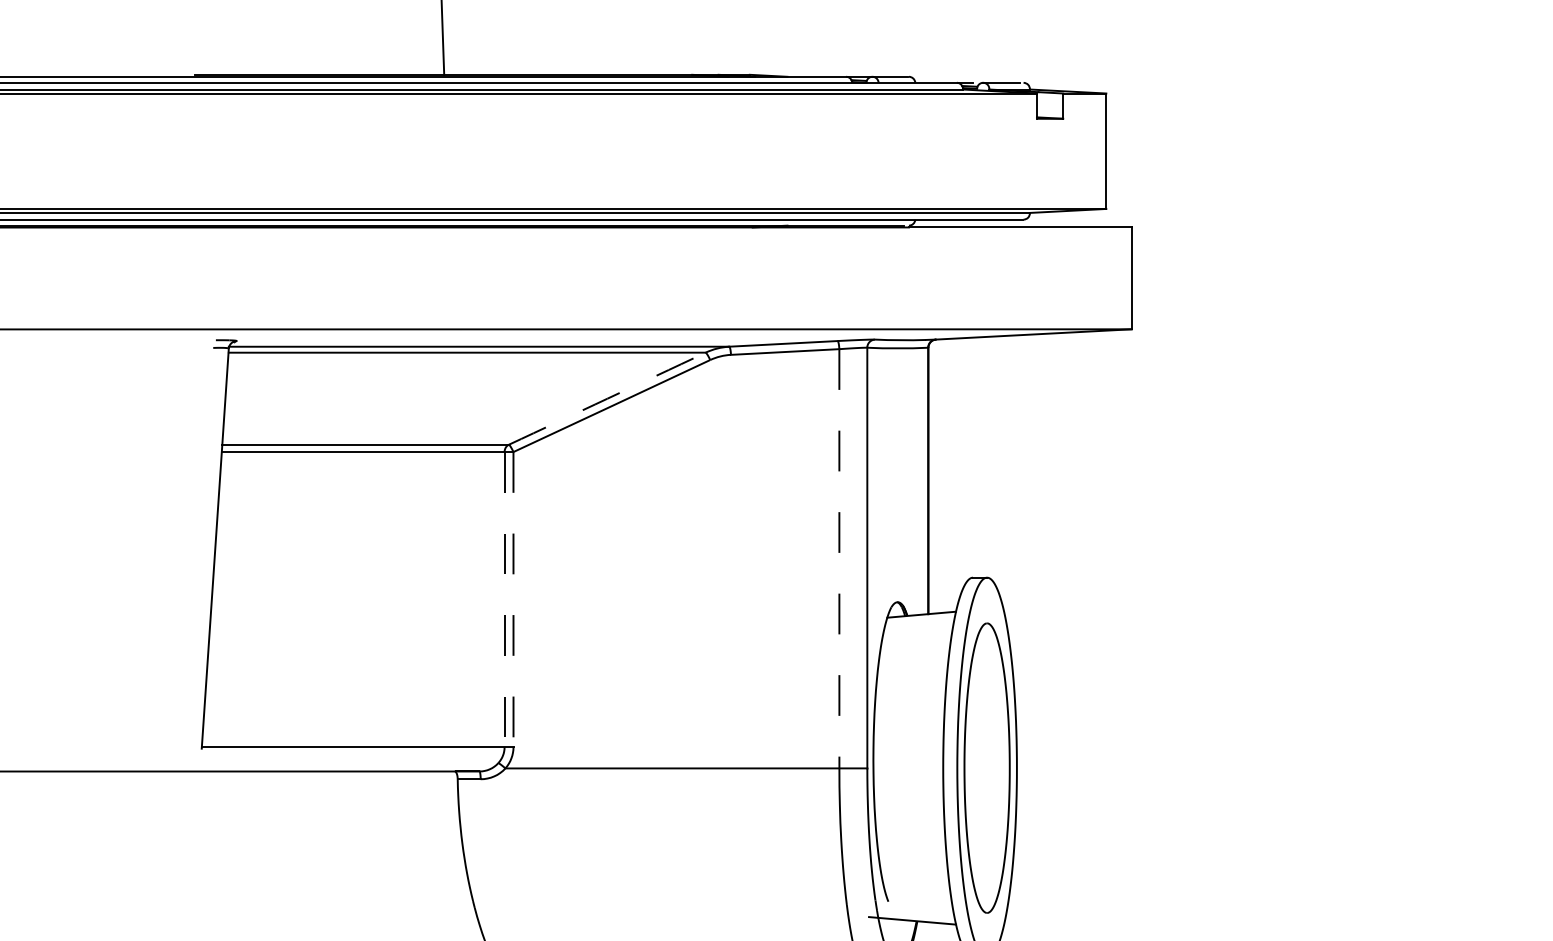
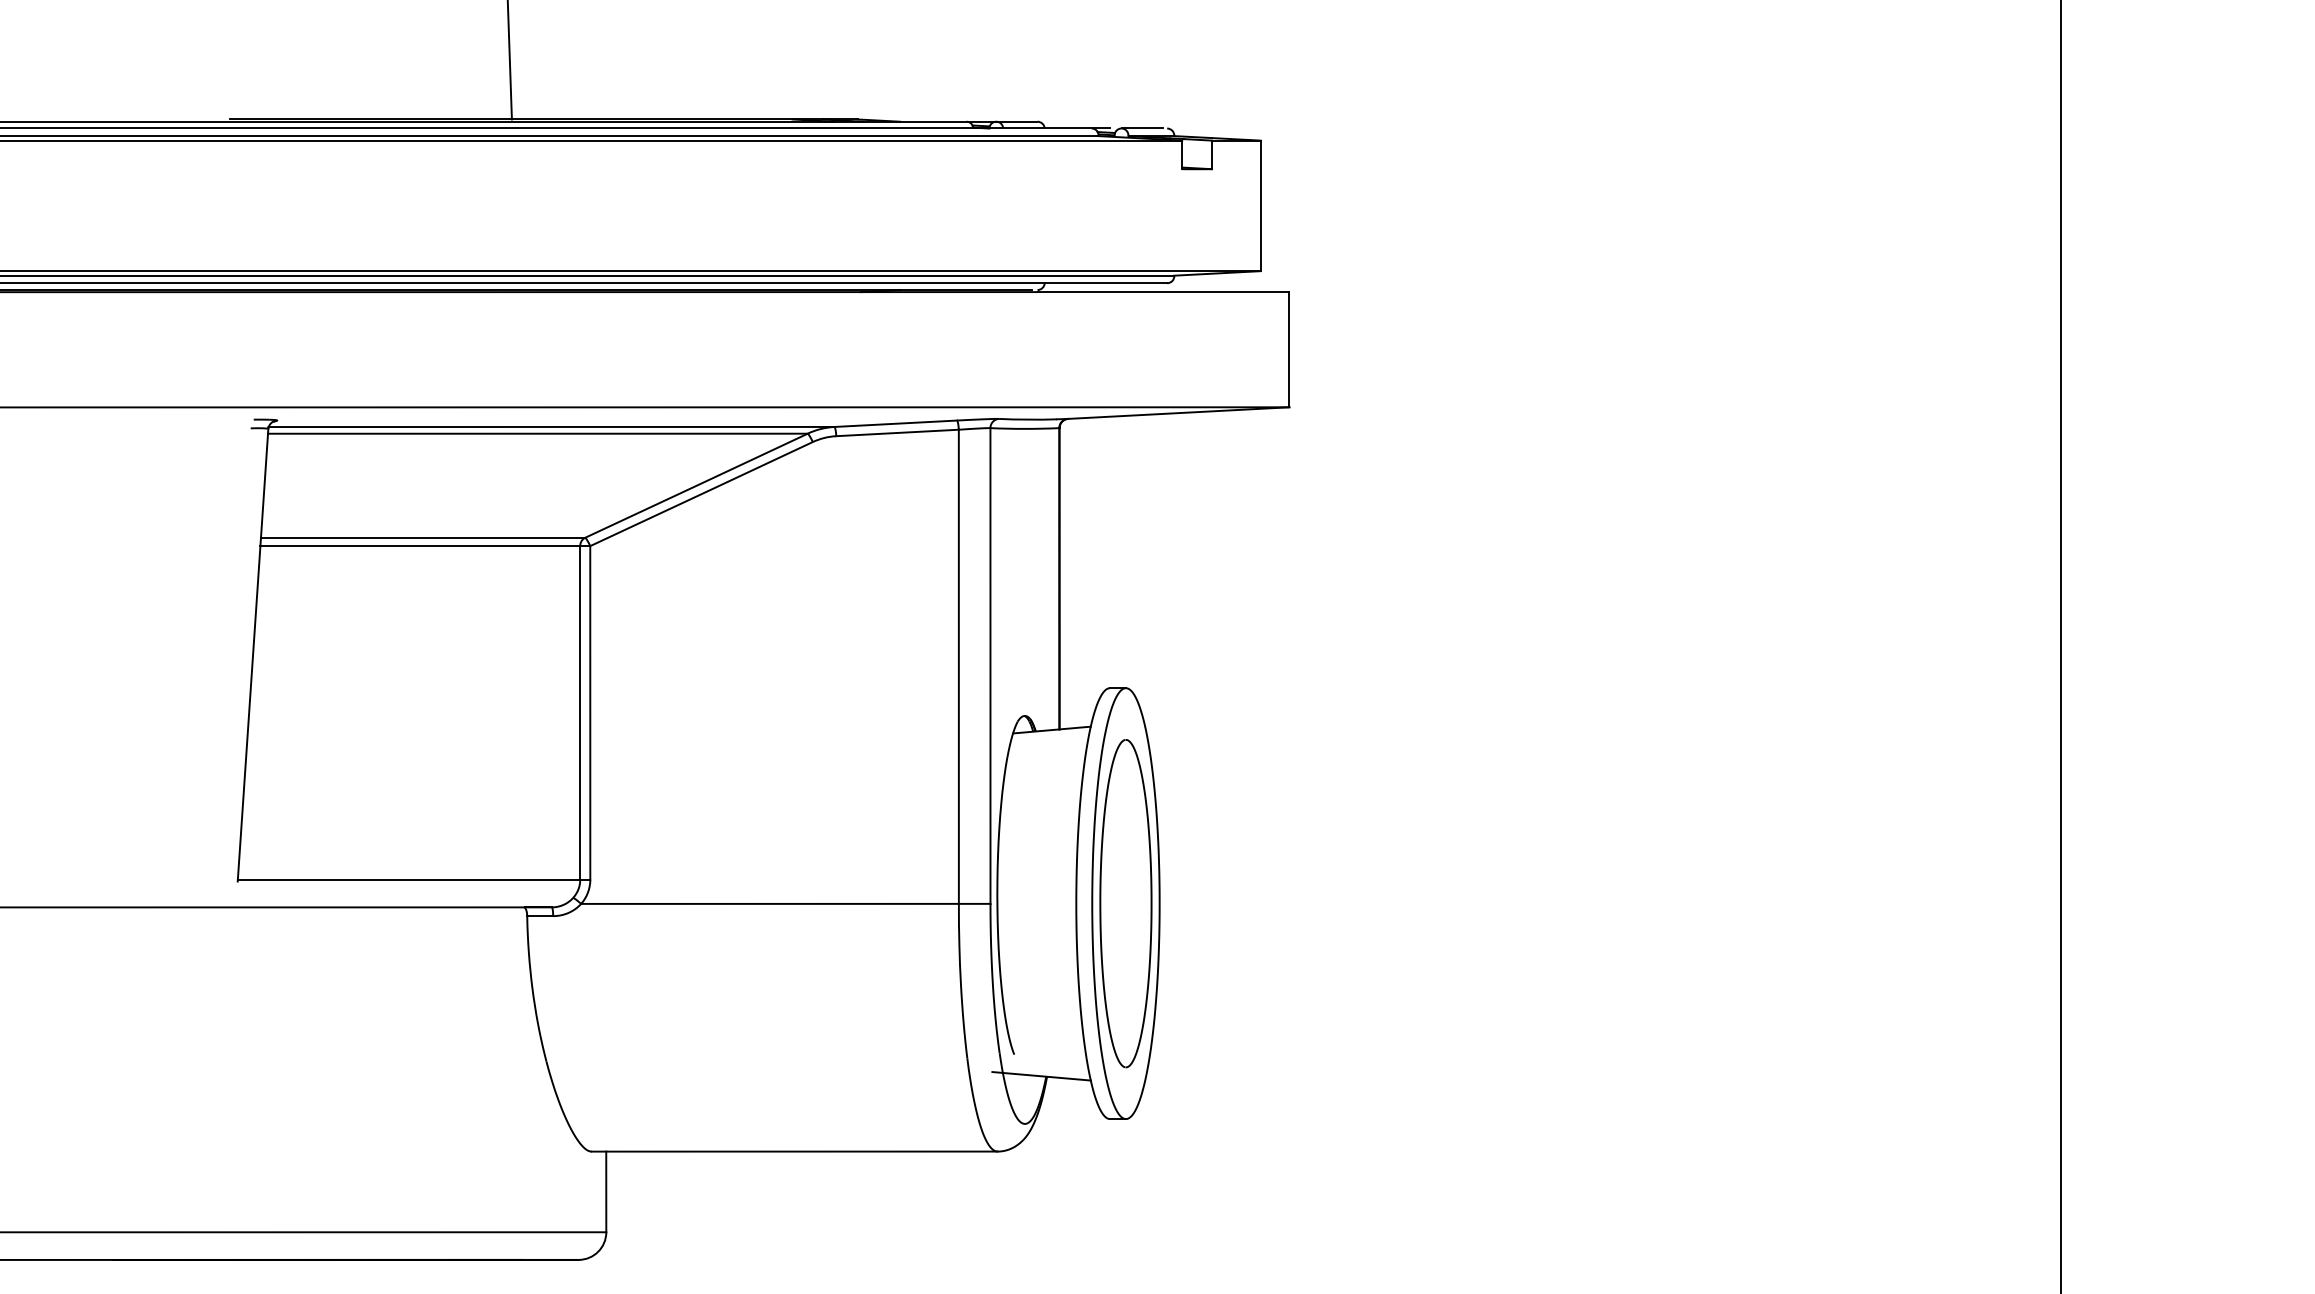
arc: (607, 398) -> (696, 485), dashed -> solid
line: (839, 559) -> (958, 667), dashed -> solid
line: (504, 599) -> (580, 712), dashed -> solid
line: (513, 599) -> (590, 712), dashed -> solid

